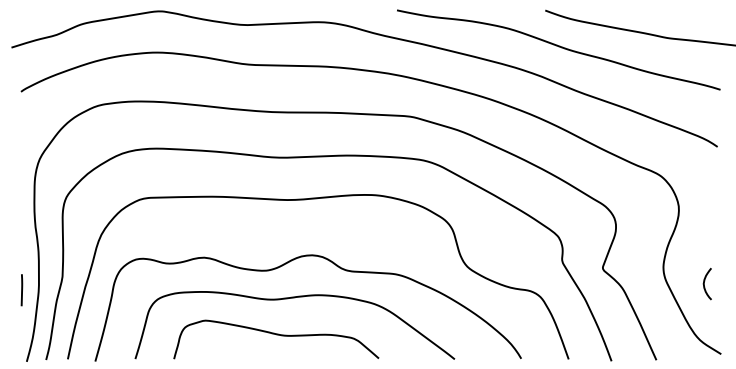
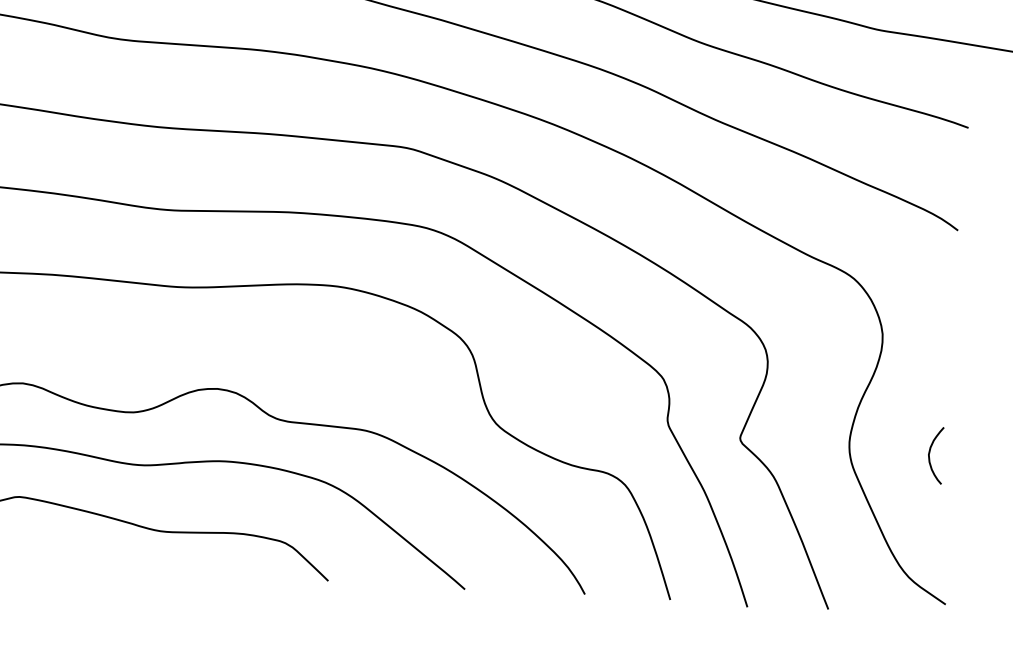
curve: (704, 284) -> (930, 456), moved

